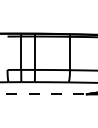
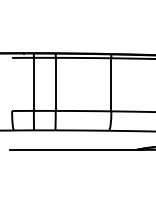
line: (47, 94) -> (75, 149), dashed -> solid

